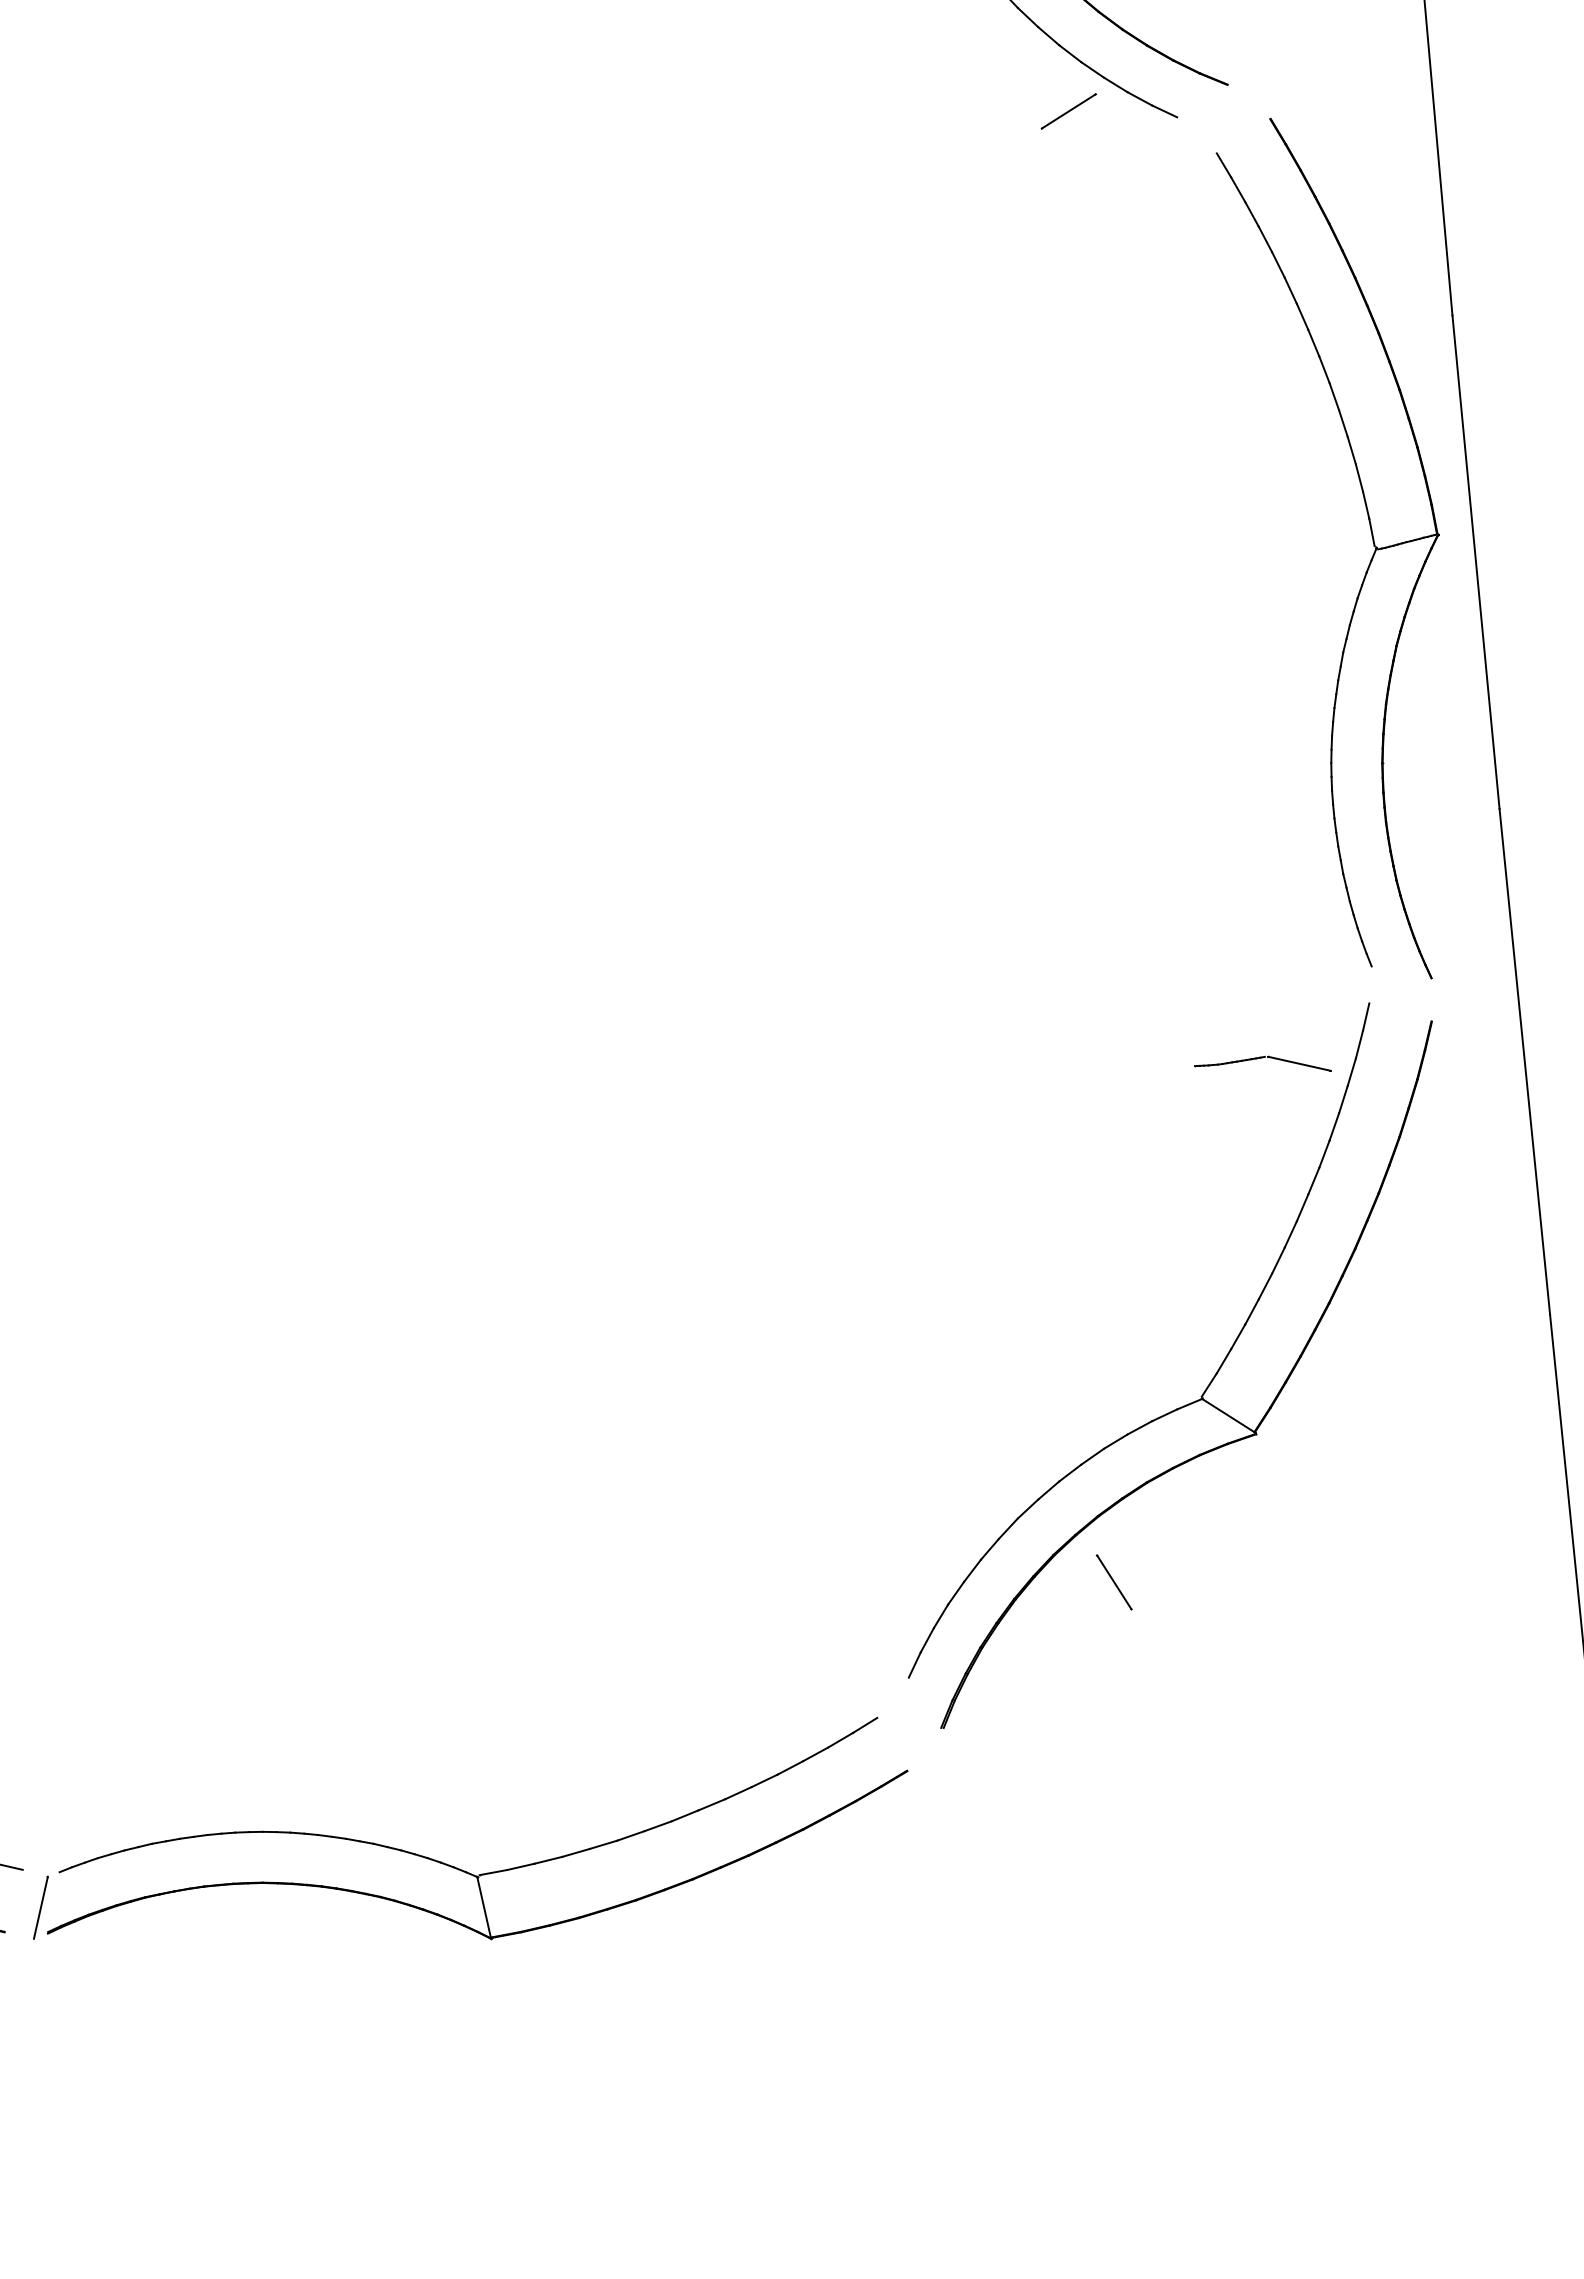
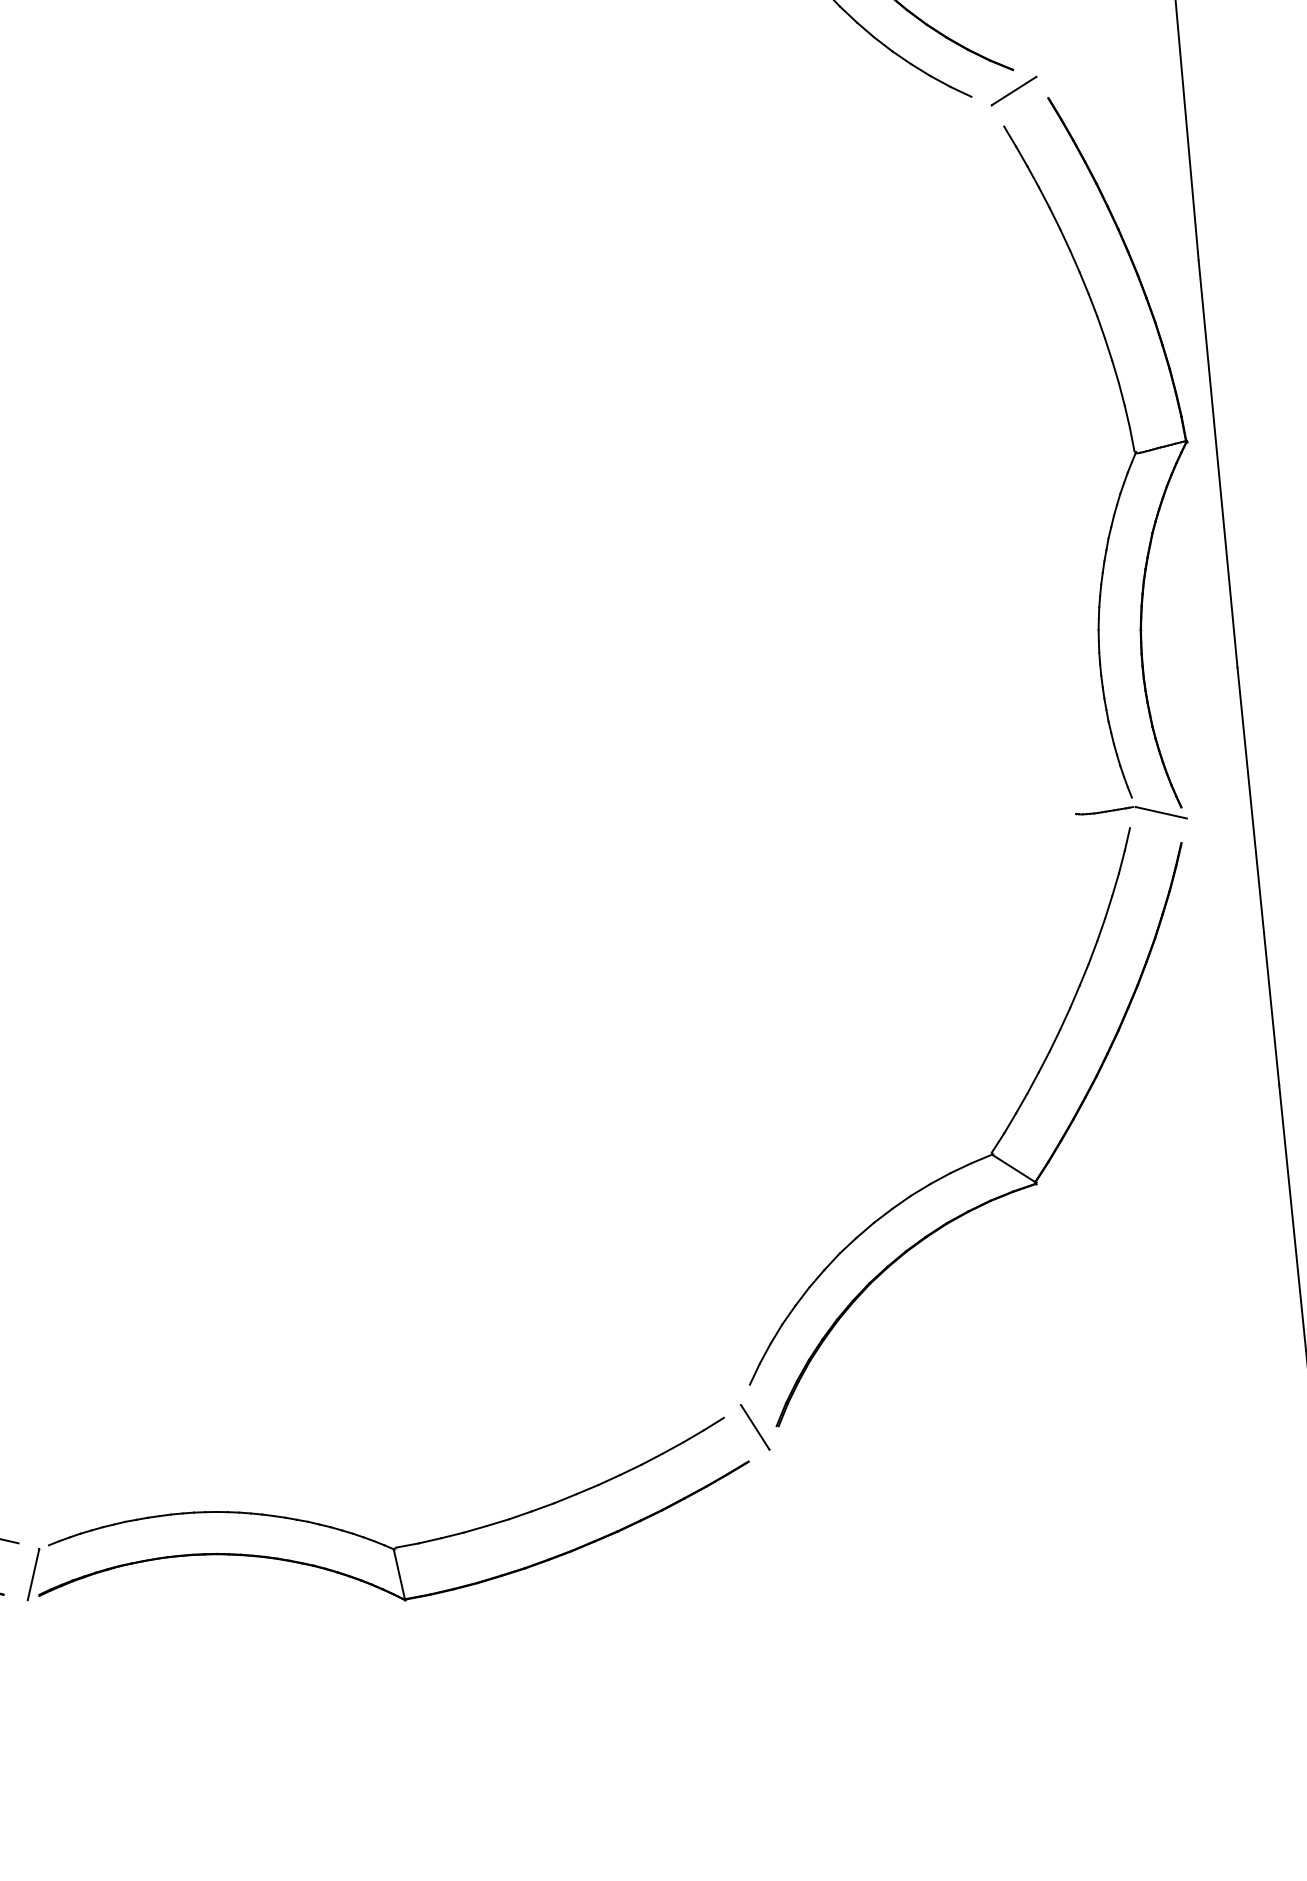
line: (1068, 111) -> (1013, 91), moved
part: (1262, 1063) -> (1130, 812), moved
line: (1113, 1582) -> (754, 1427), moved

